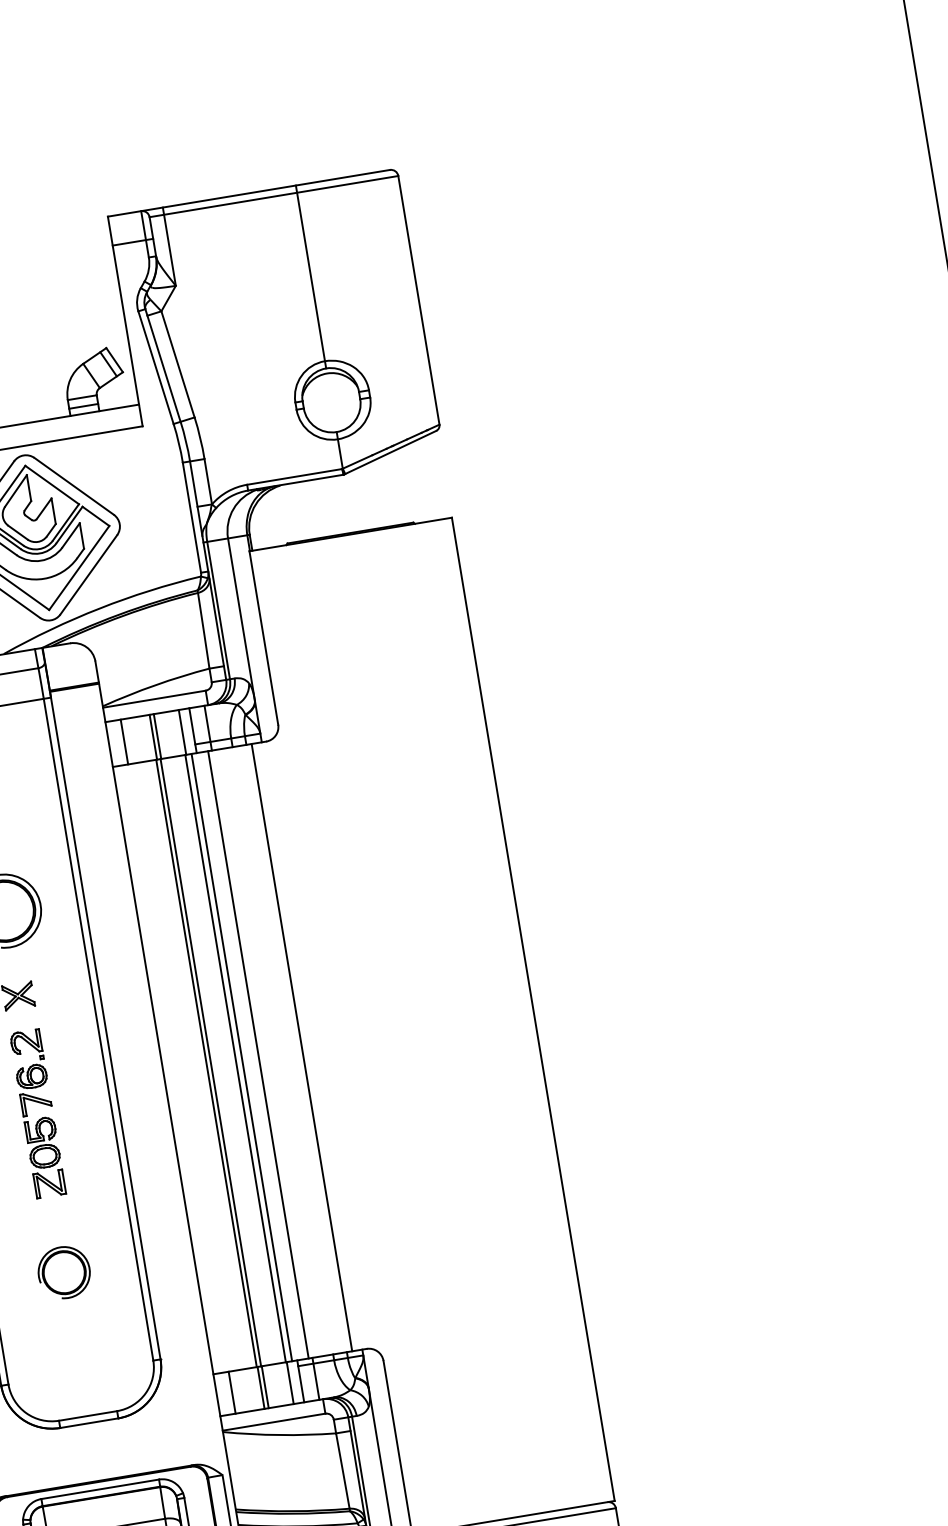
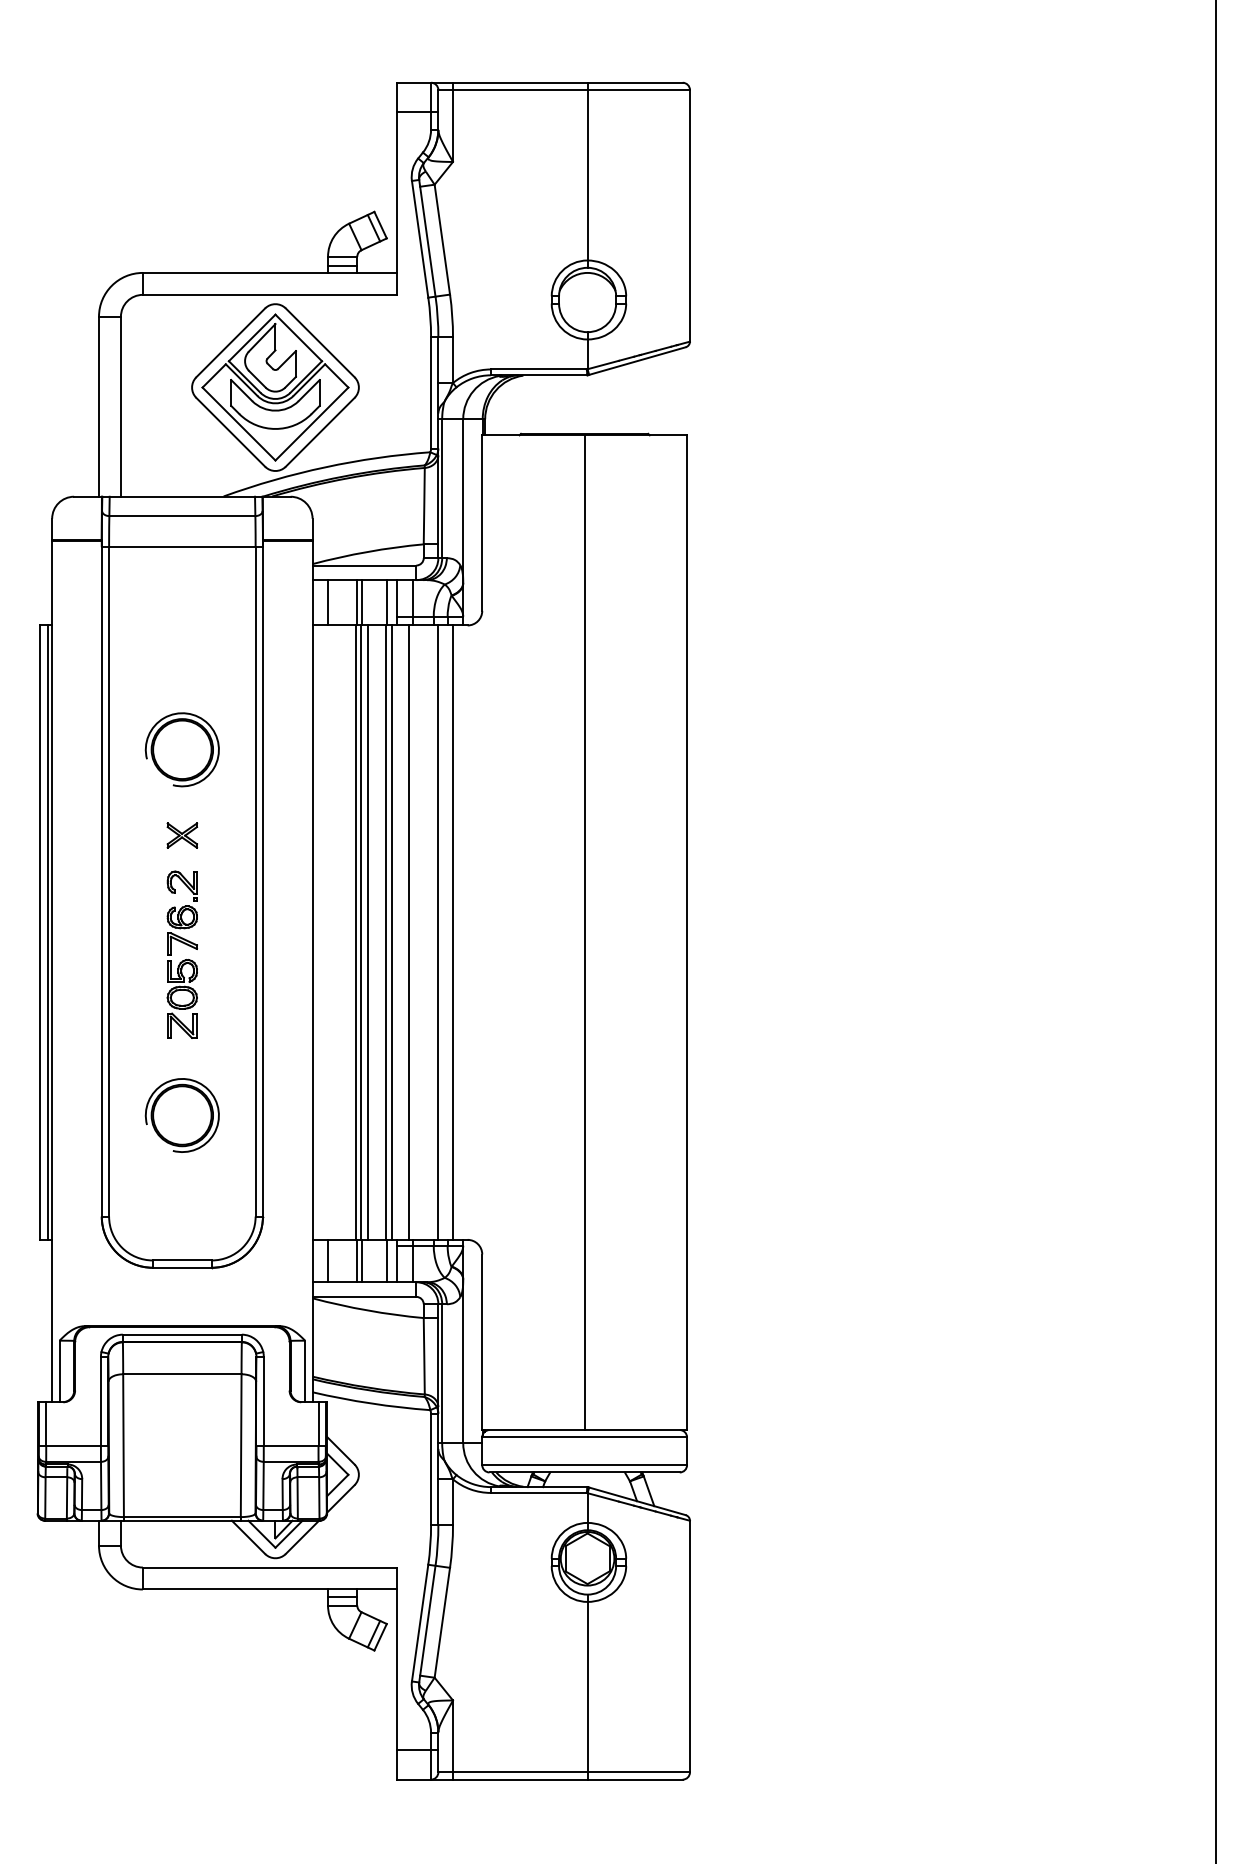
line: (431, 1025) -> (584, 932), added
line: (287, 1049) -> (438, 932), added
line: (218, 1061) -> (368, 932), added
part: (63, 1272) -> (181, 1115), size x1.43

